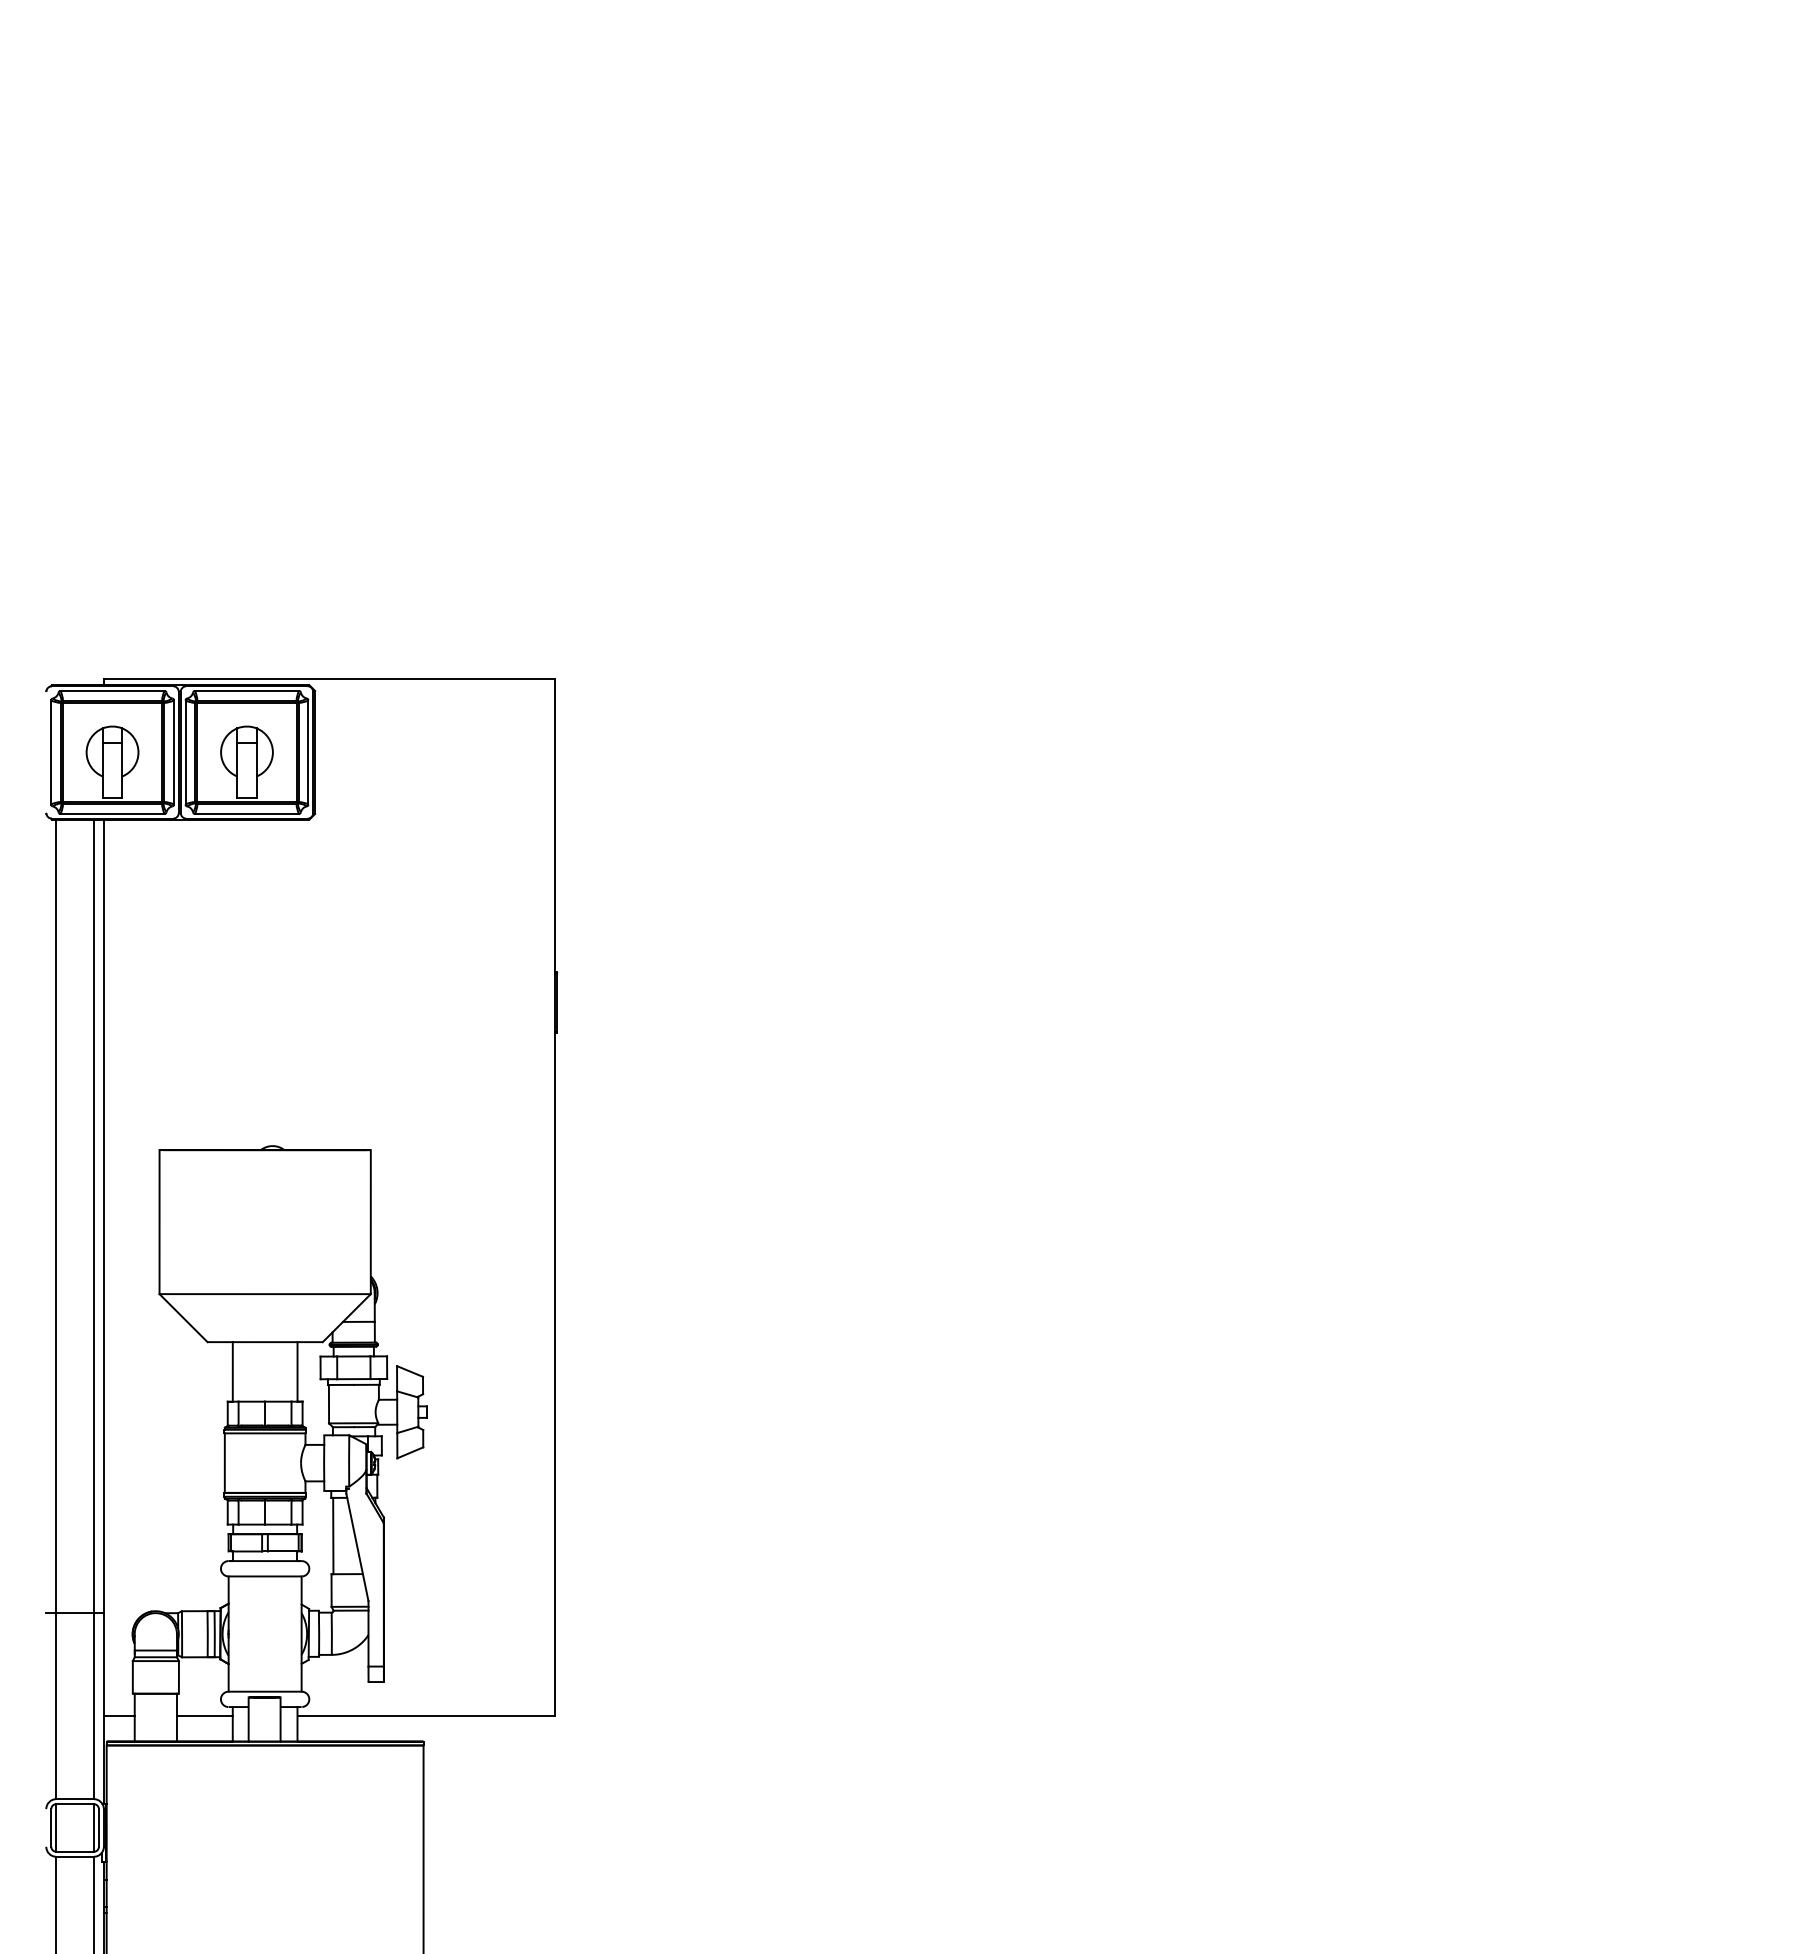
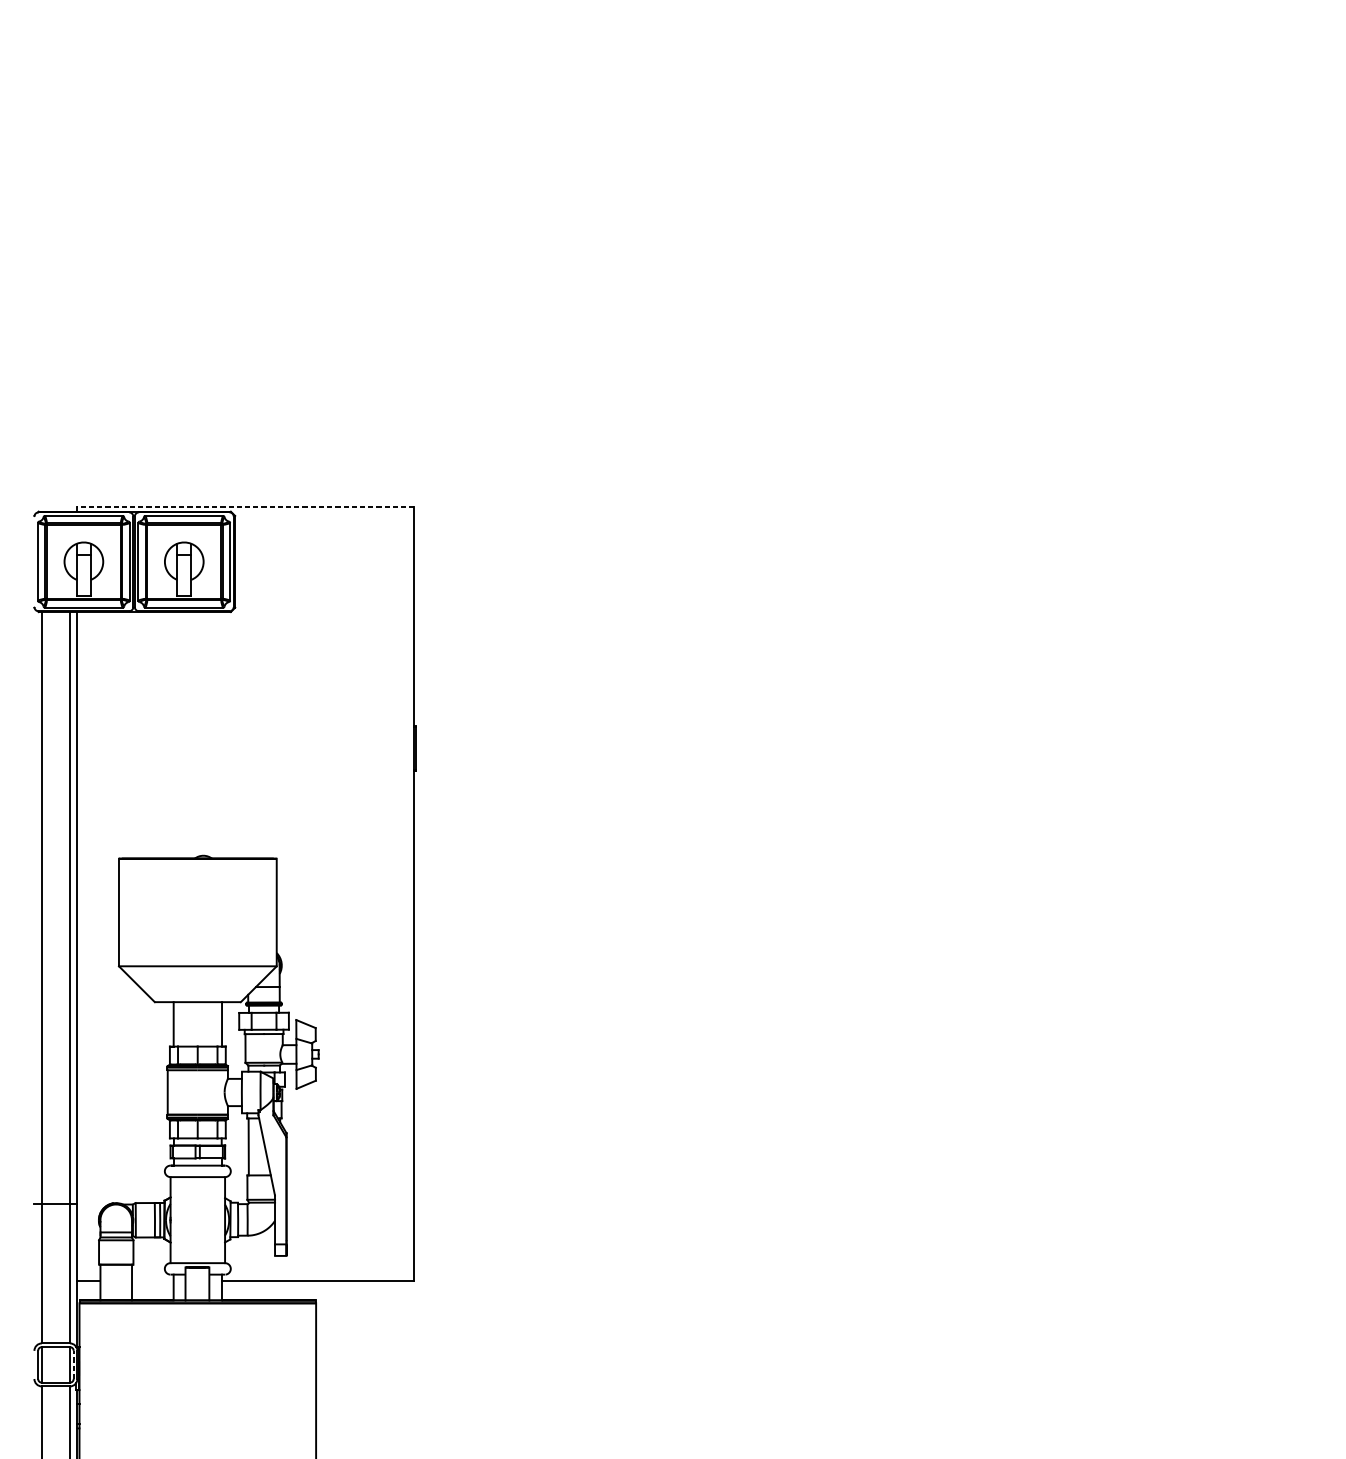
line: (329, 678) -> (245, 506), solid -> dashed
line: (204, 1715) -> (152, 1280), removed
line: (98, 1827) -> (73, 1364), solid -> dashed

